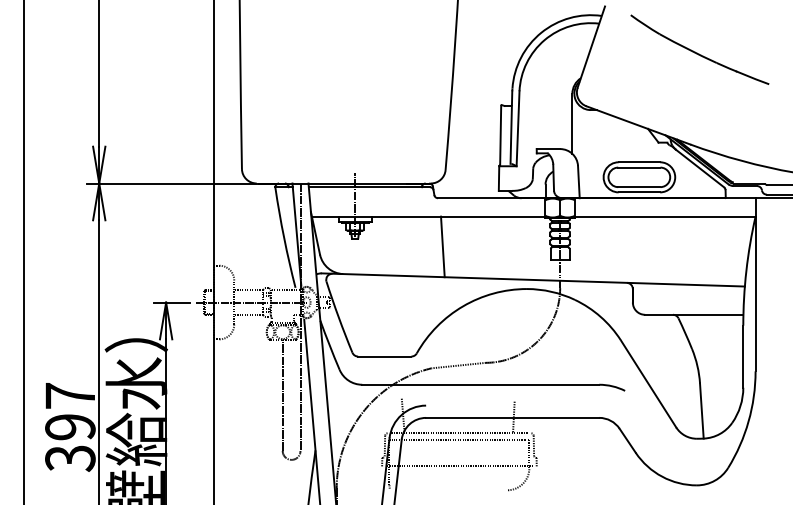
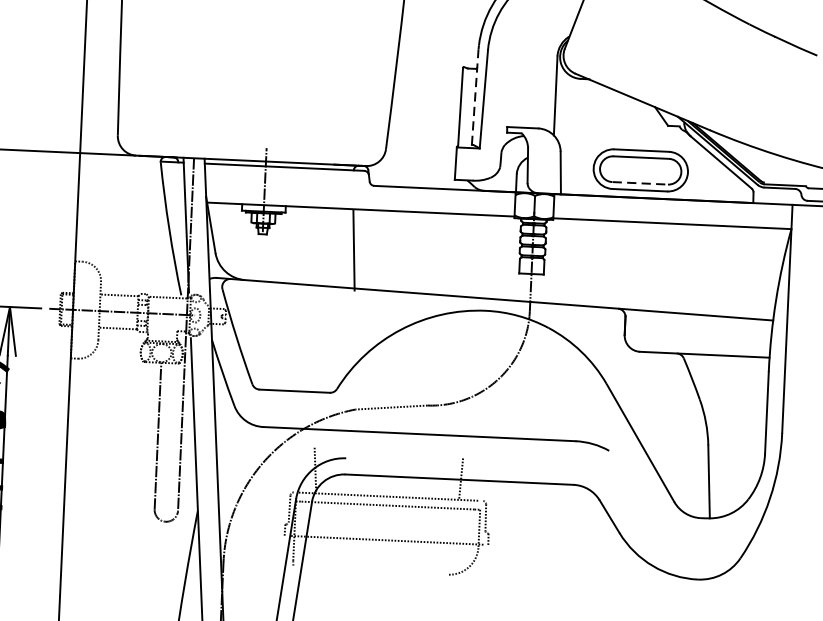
line: (511, 127) -> (475, 97), solid -> dashed
line: (639, 187) -> (640, 183), solid -> dashed
line: (442, 246) -> (353, 249), moved

